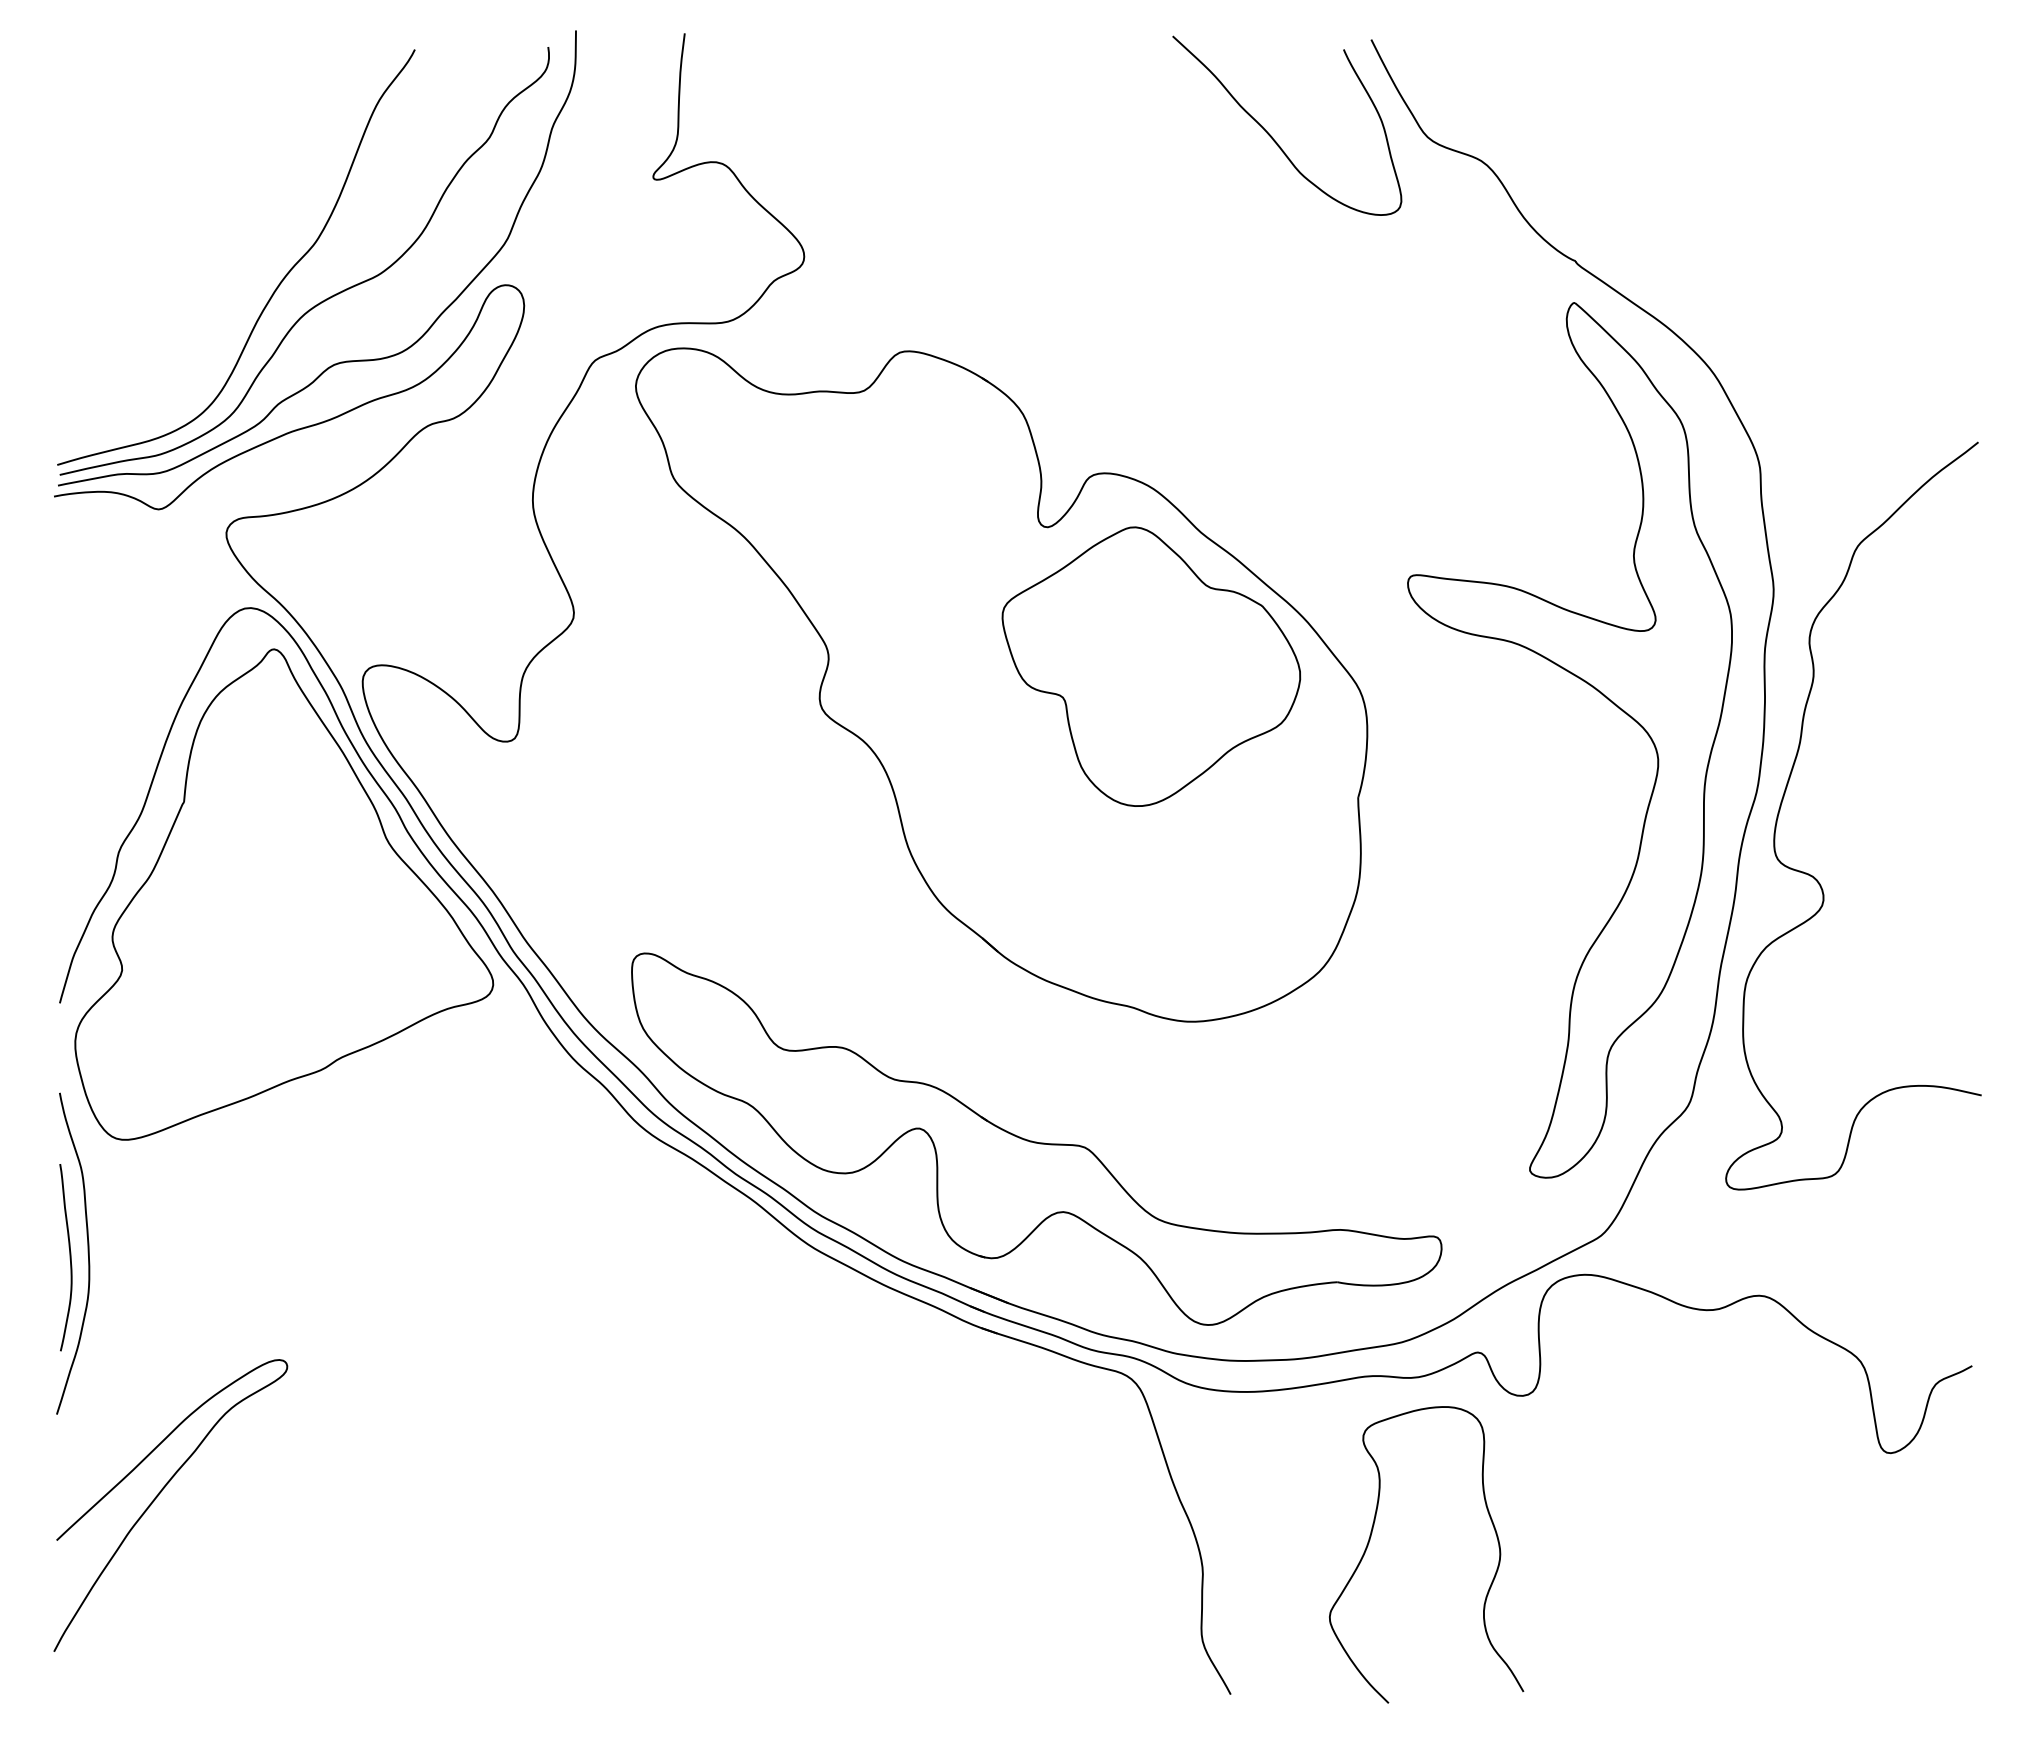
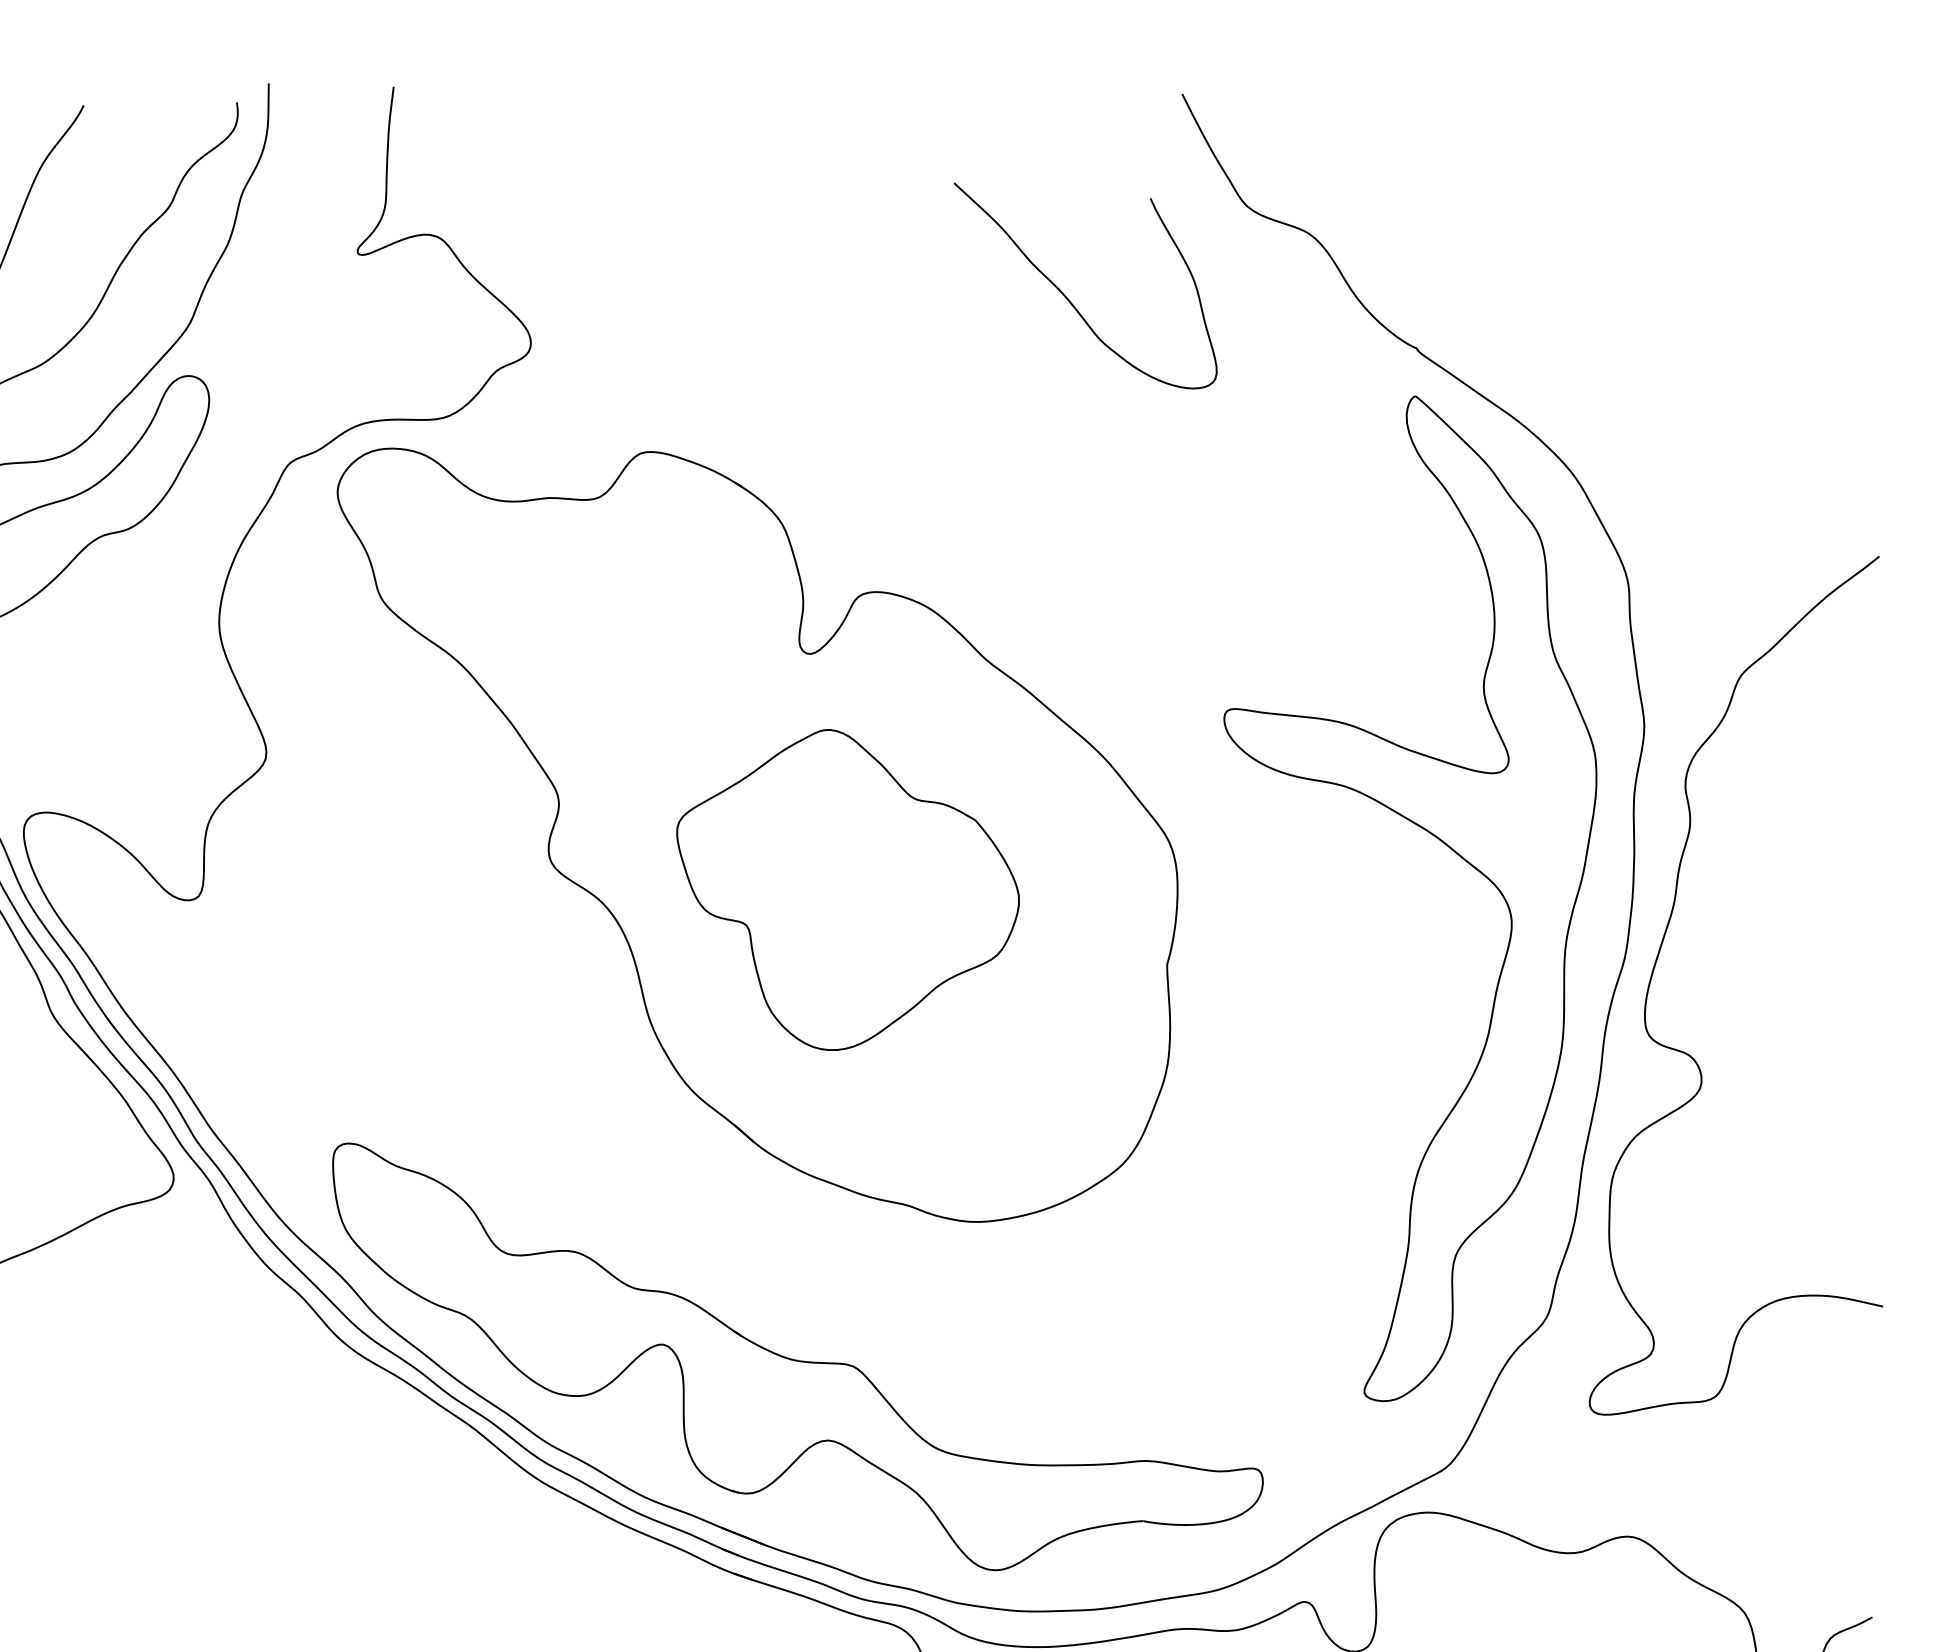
curve: (1272, 136) -> (1068, 298), moved
part: (1151, 666) -> (848, 889), moved

